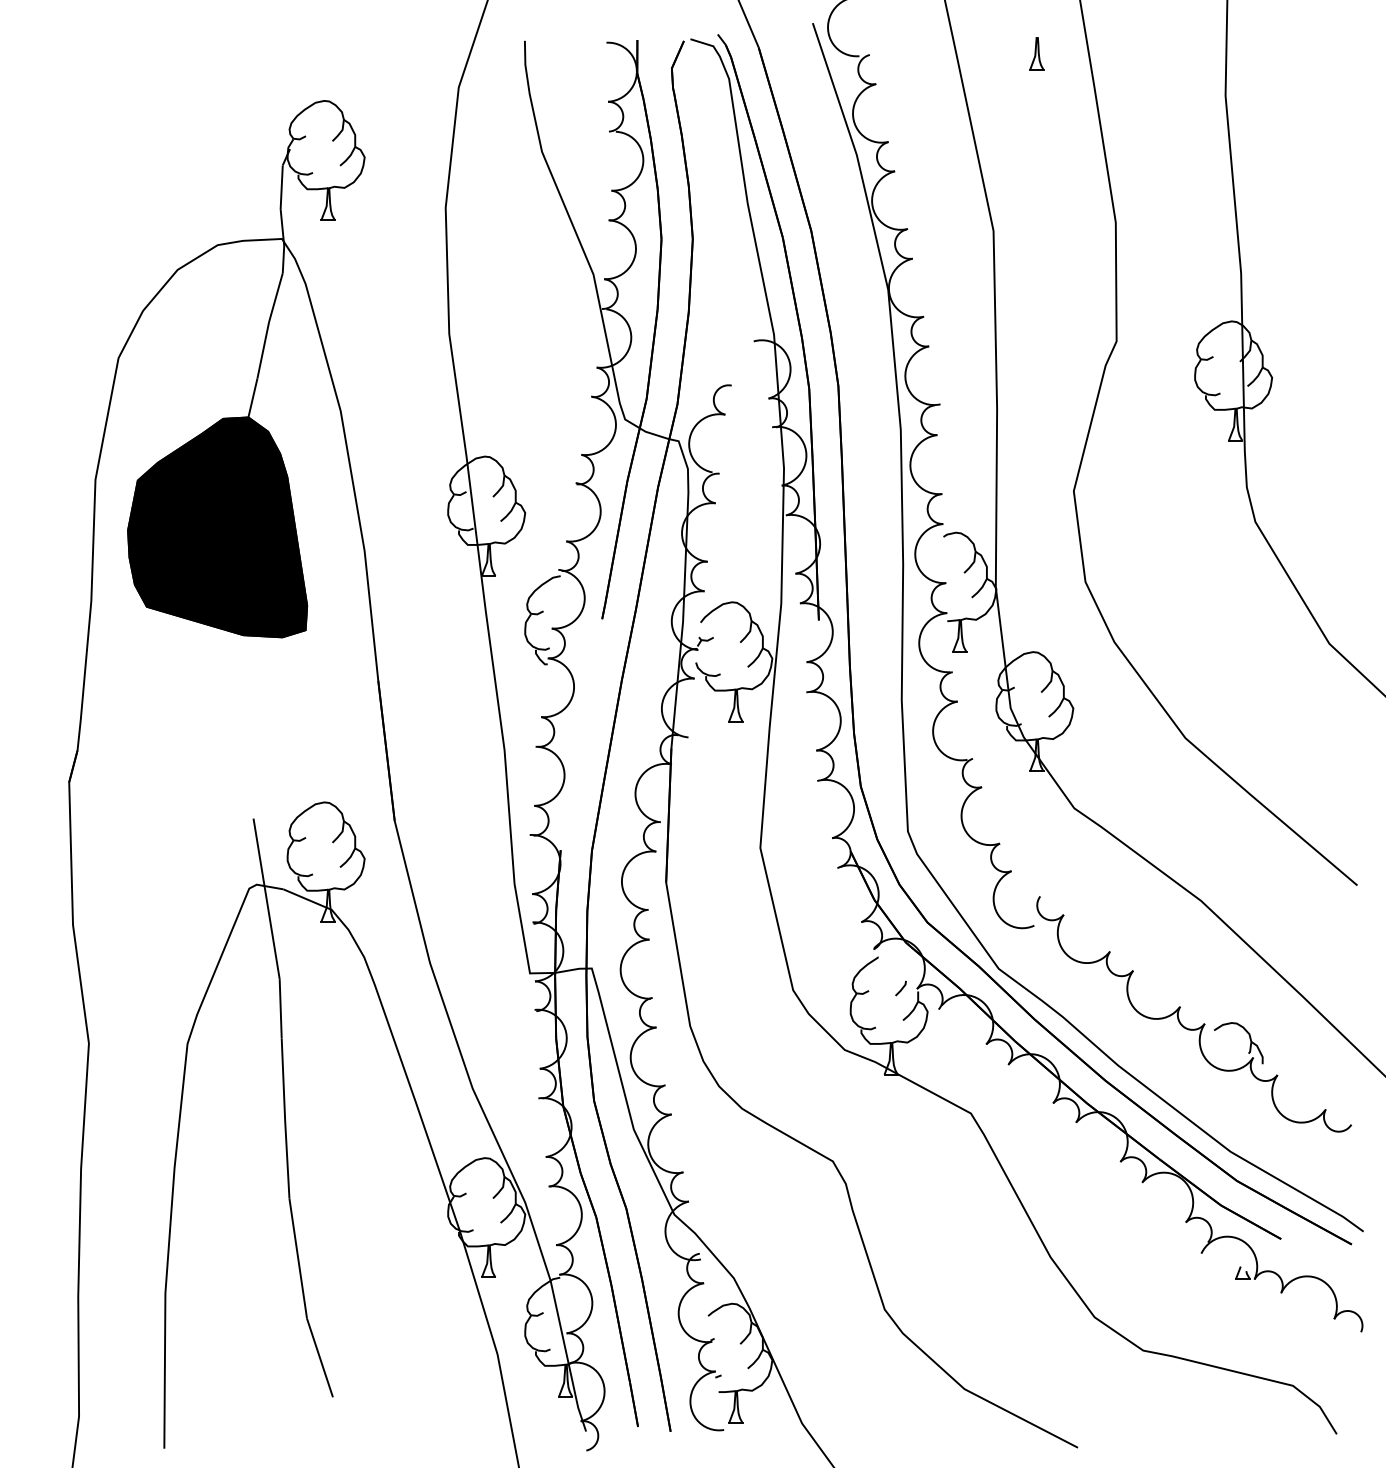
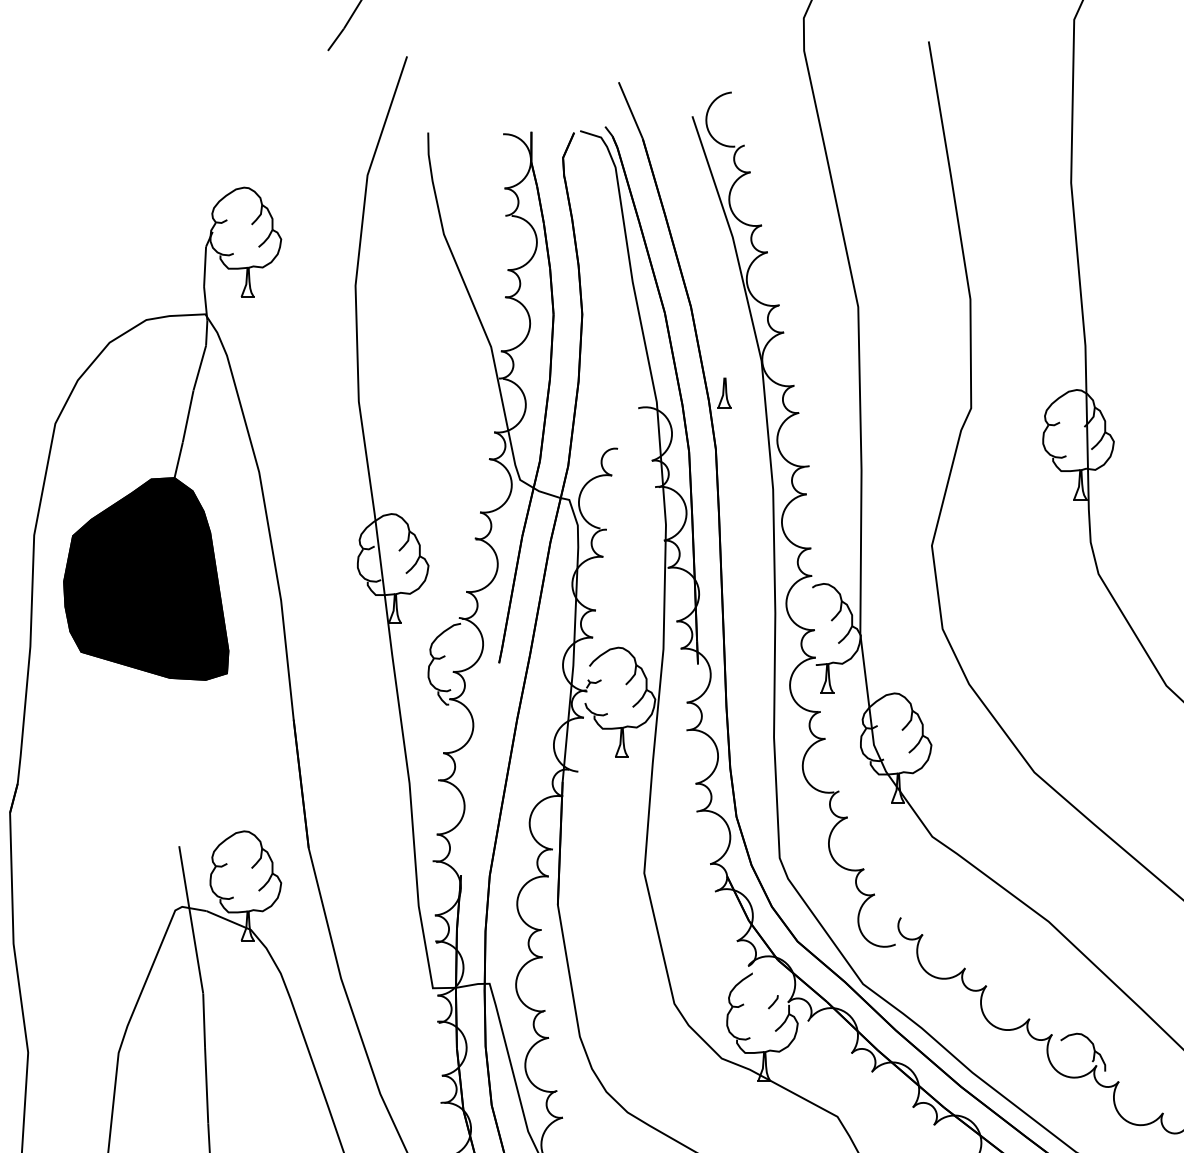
part: (1036, 53) -> (724, 392), moved

